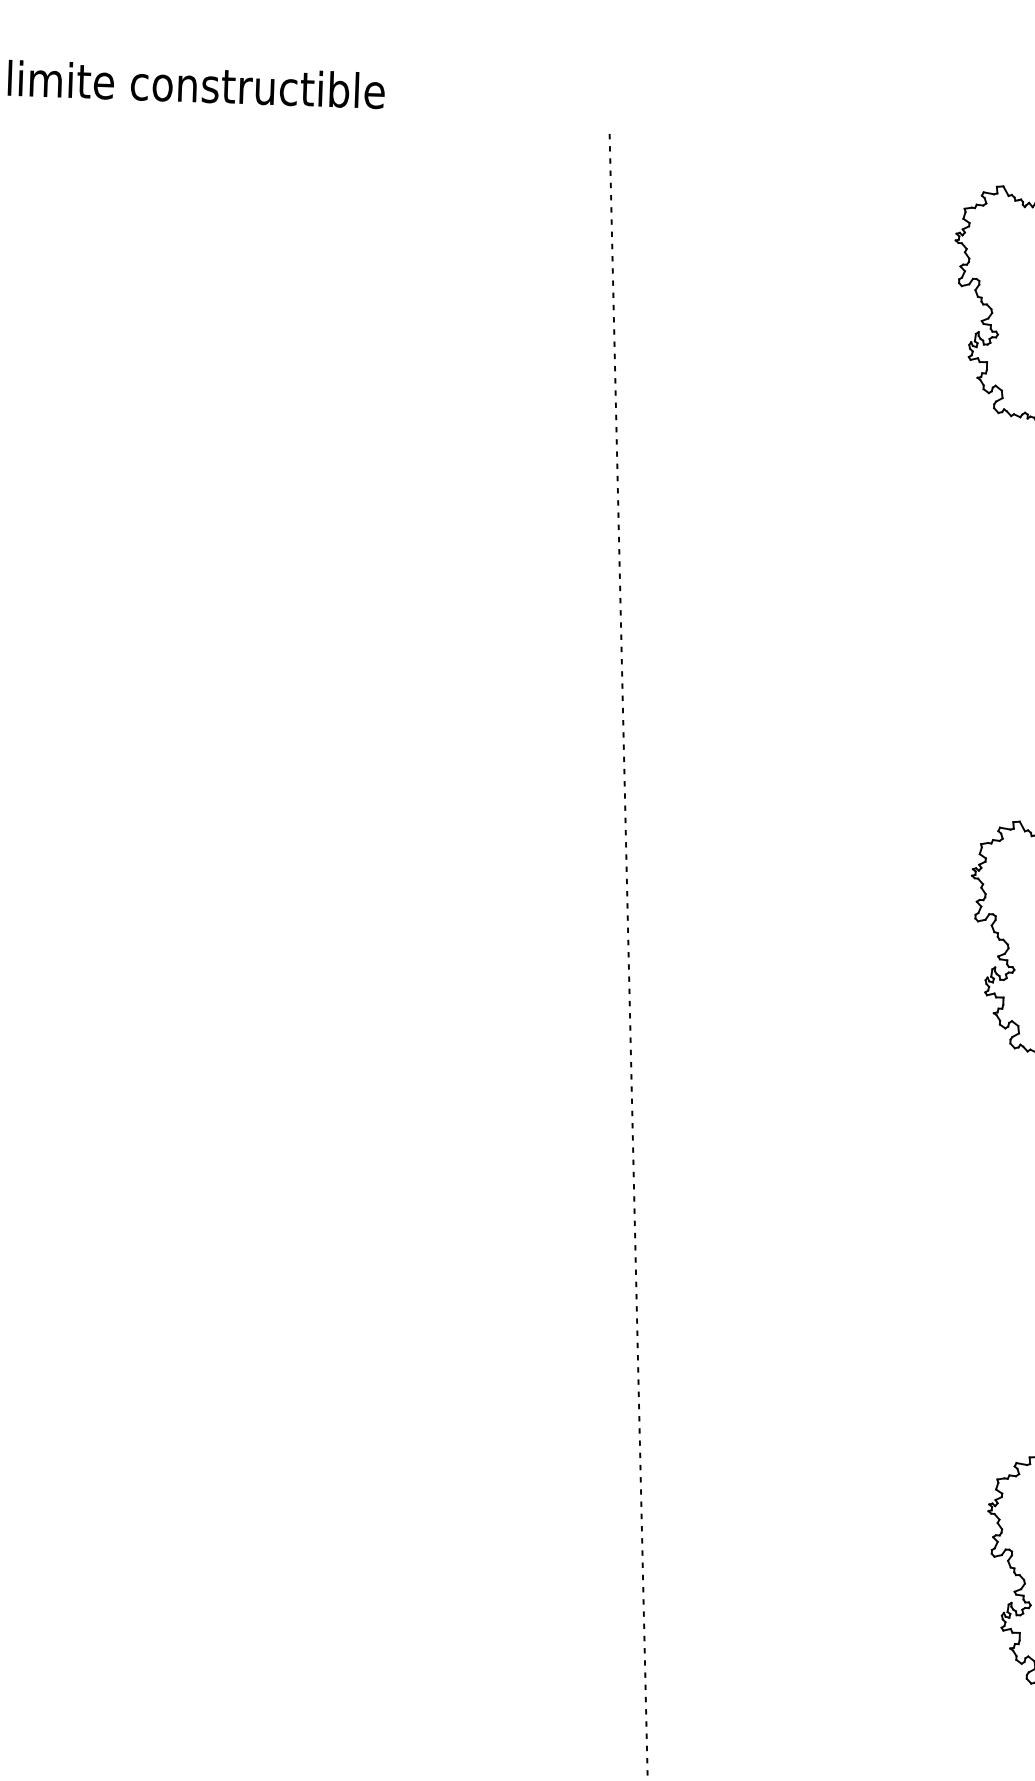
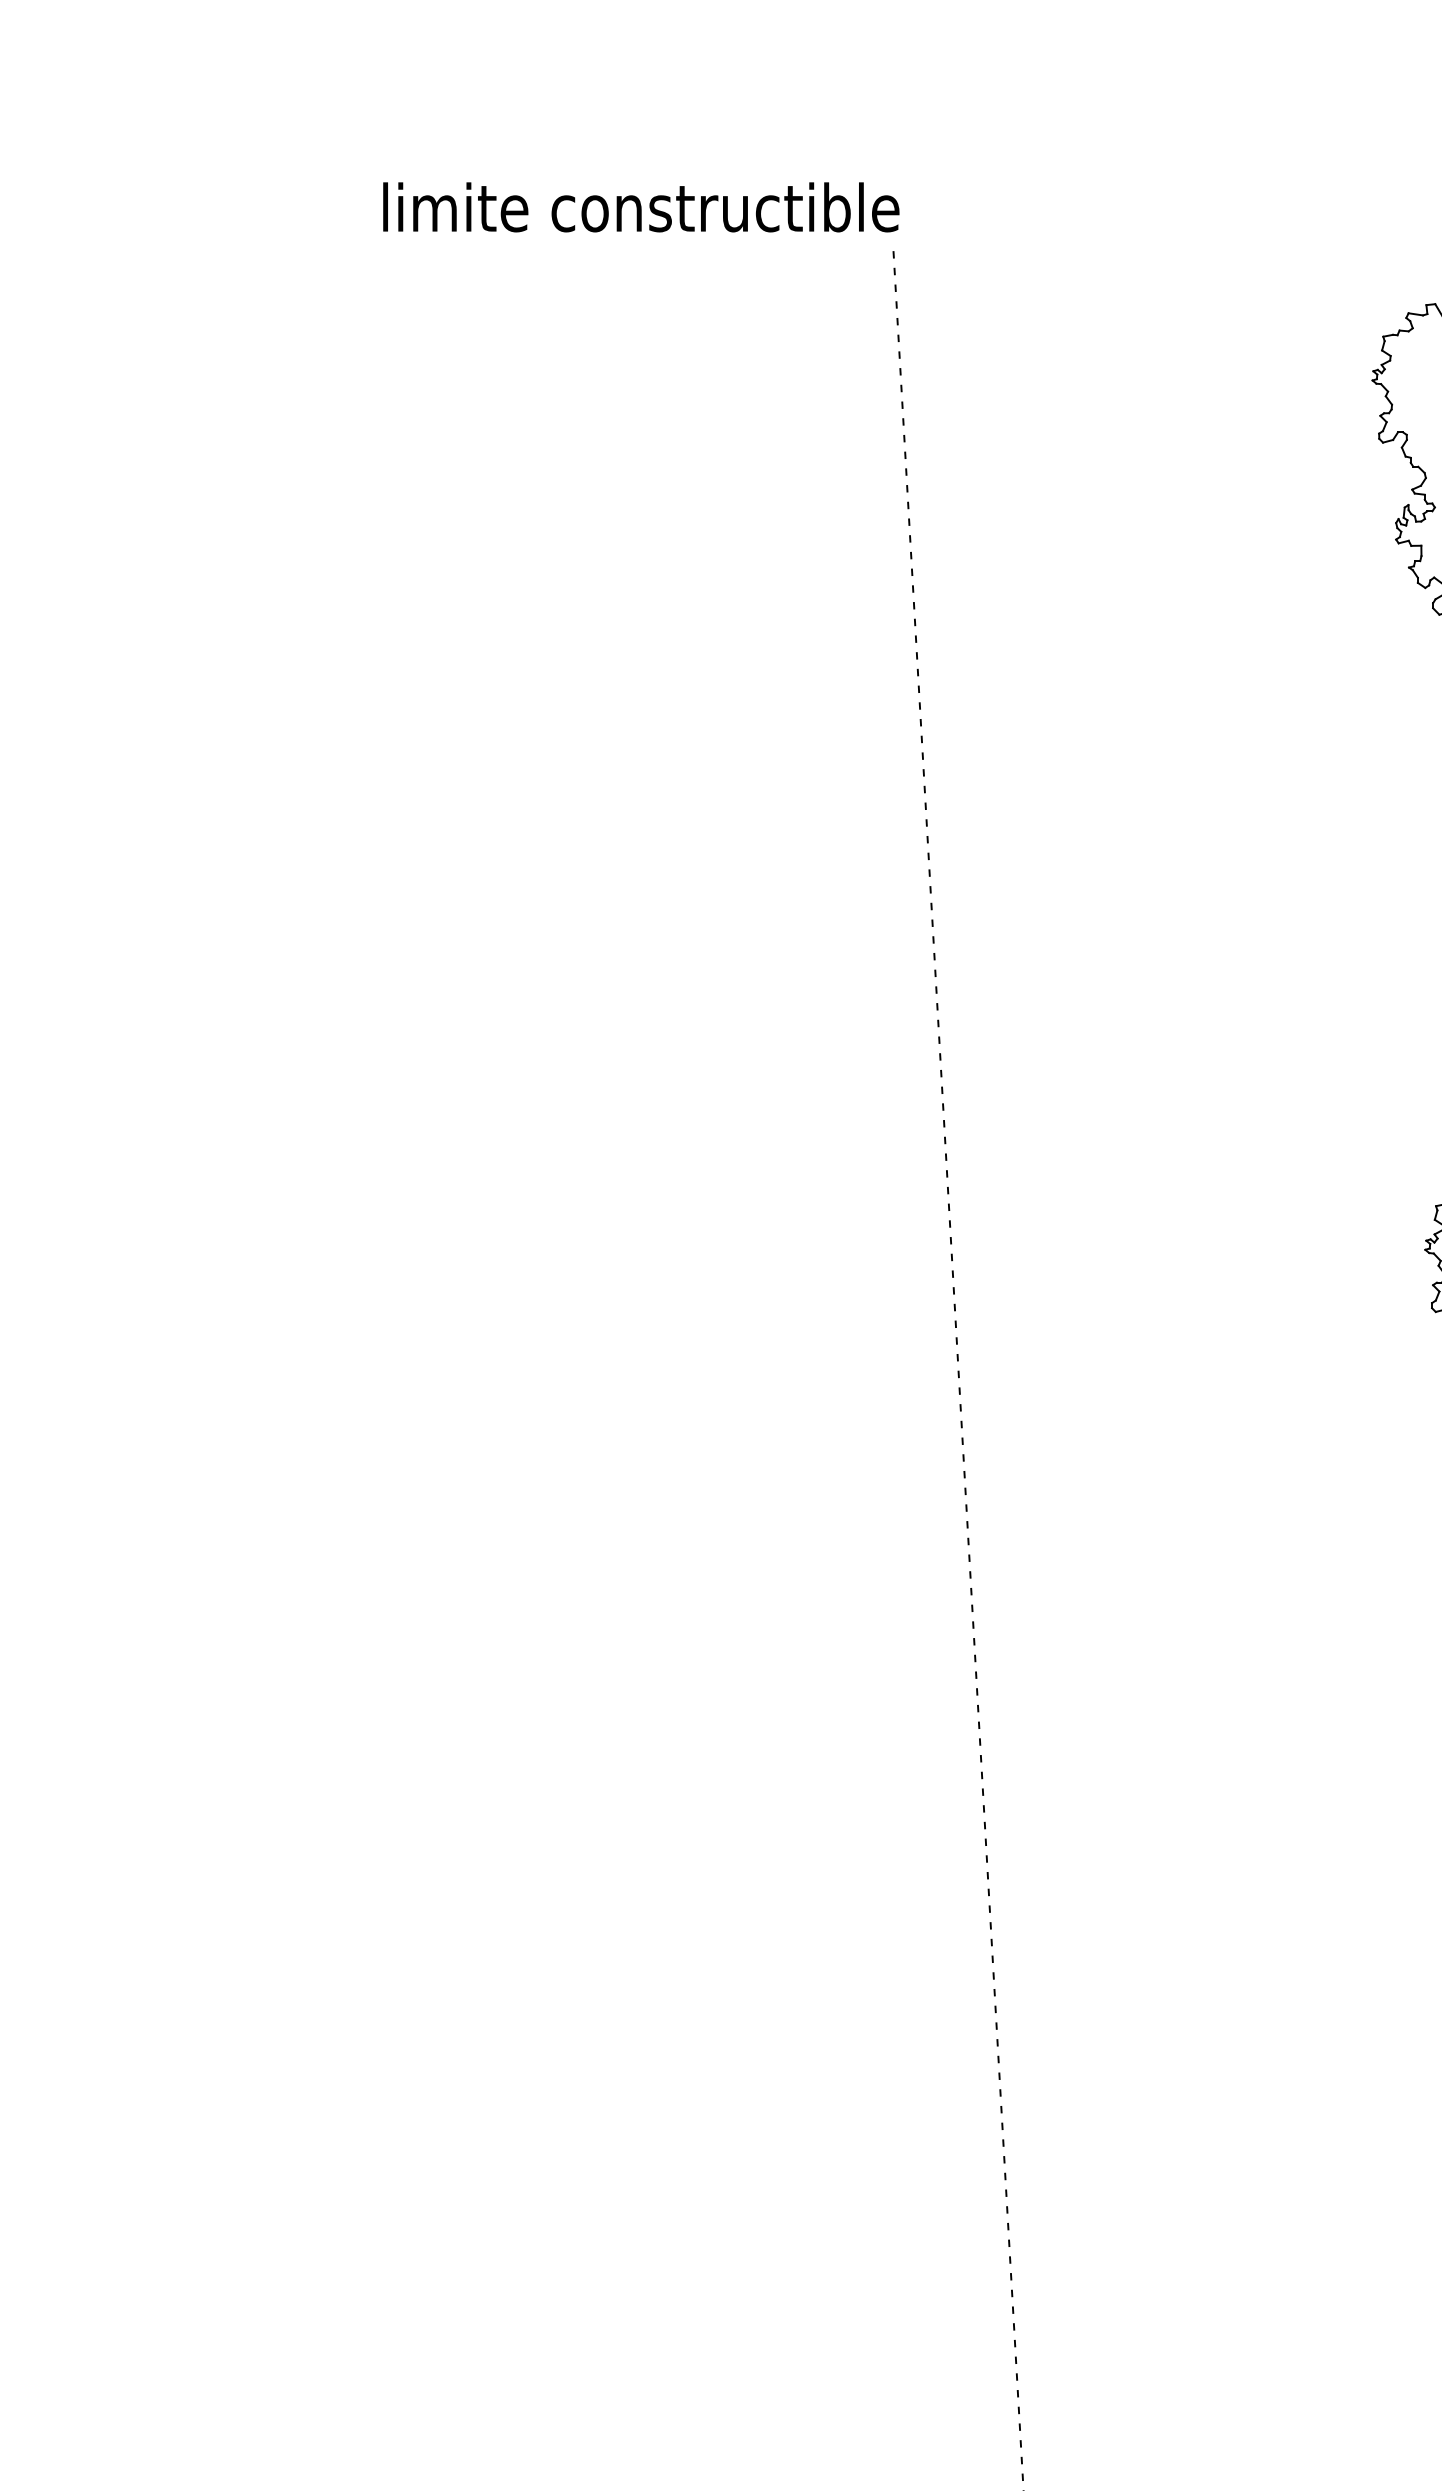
text: (196, 84) -> (641, 207), moved

